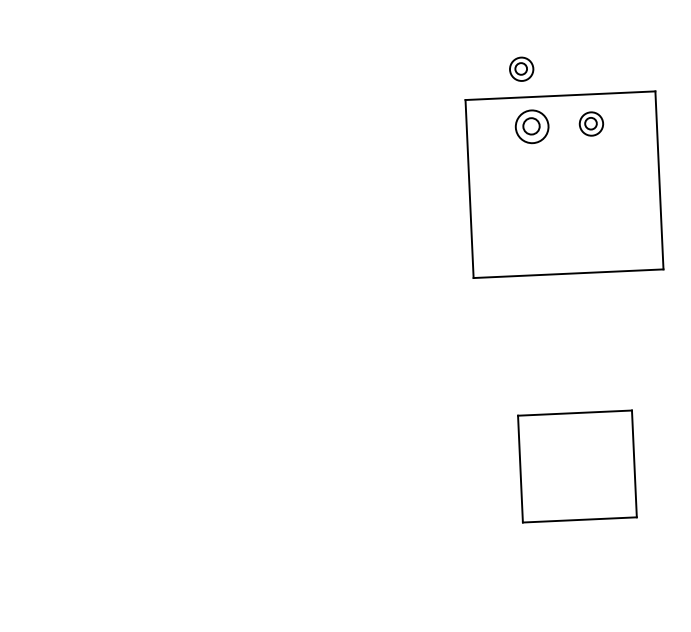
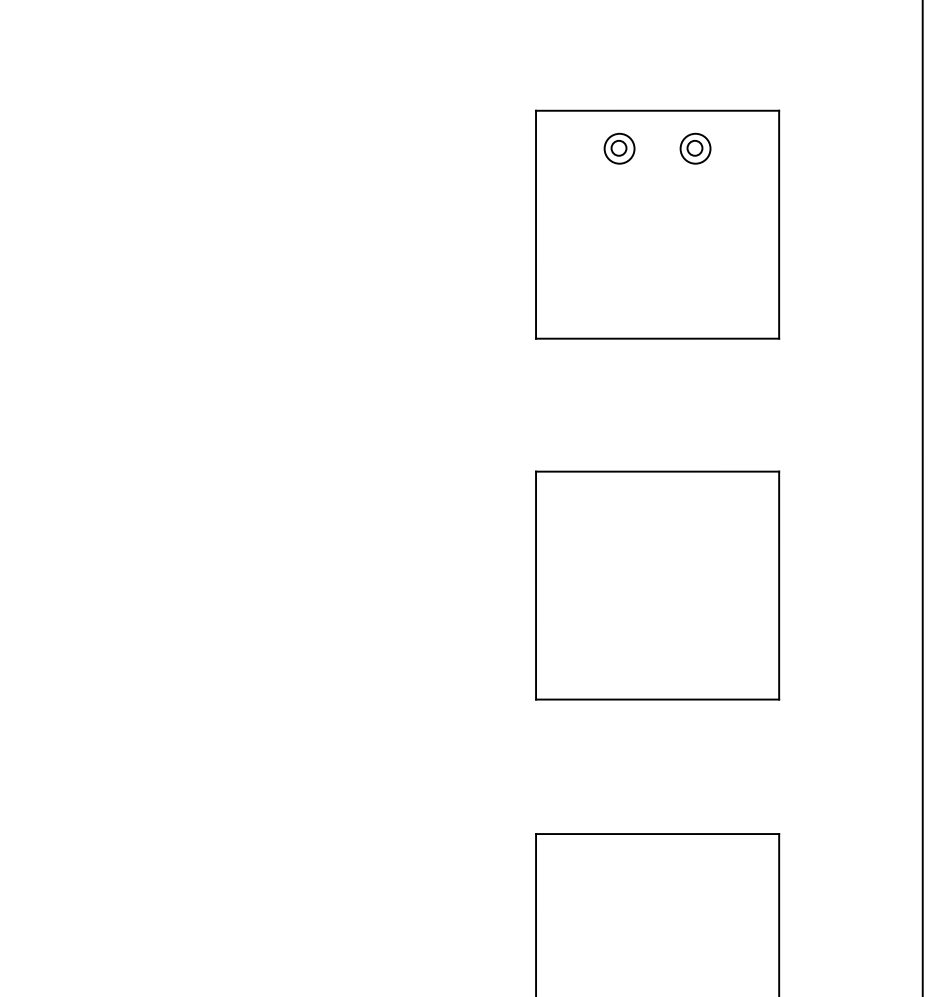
part: (521, 69) -> (609, 74), removed
part: (532, 126) -> (619, 148), size x0.71
part: (577, 466) -> (657, 585), size x1.67

